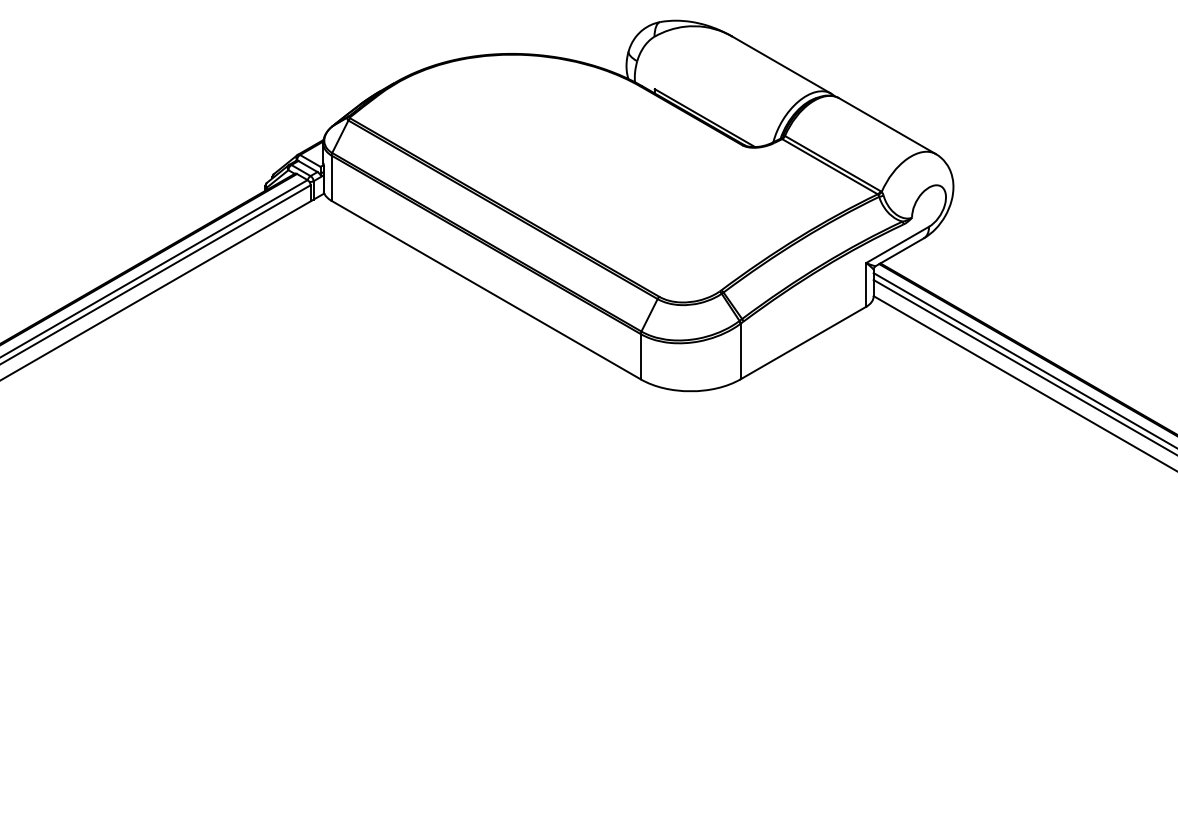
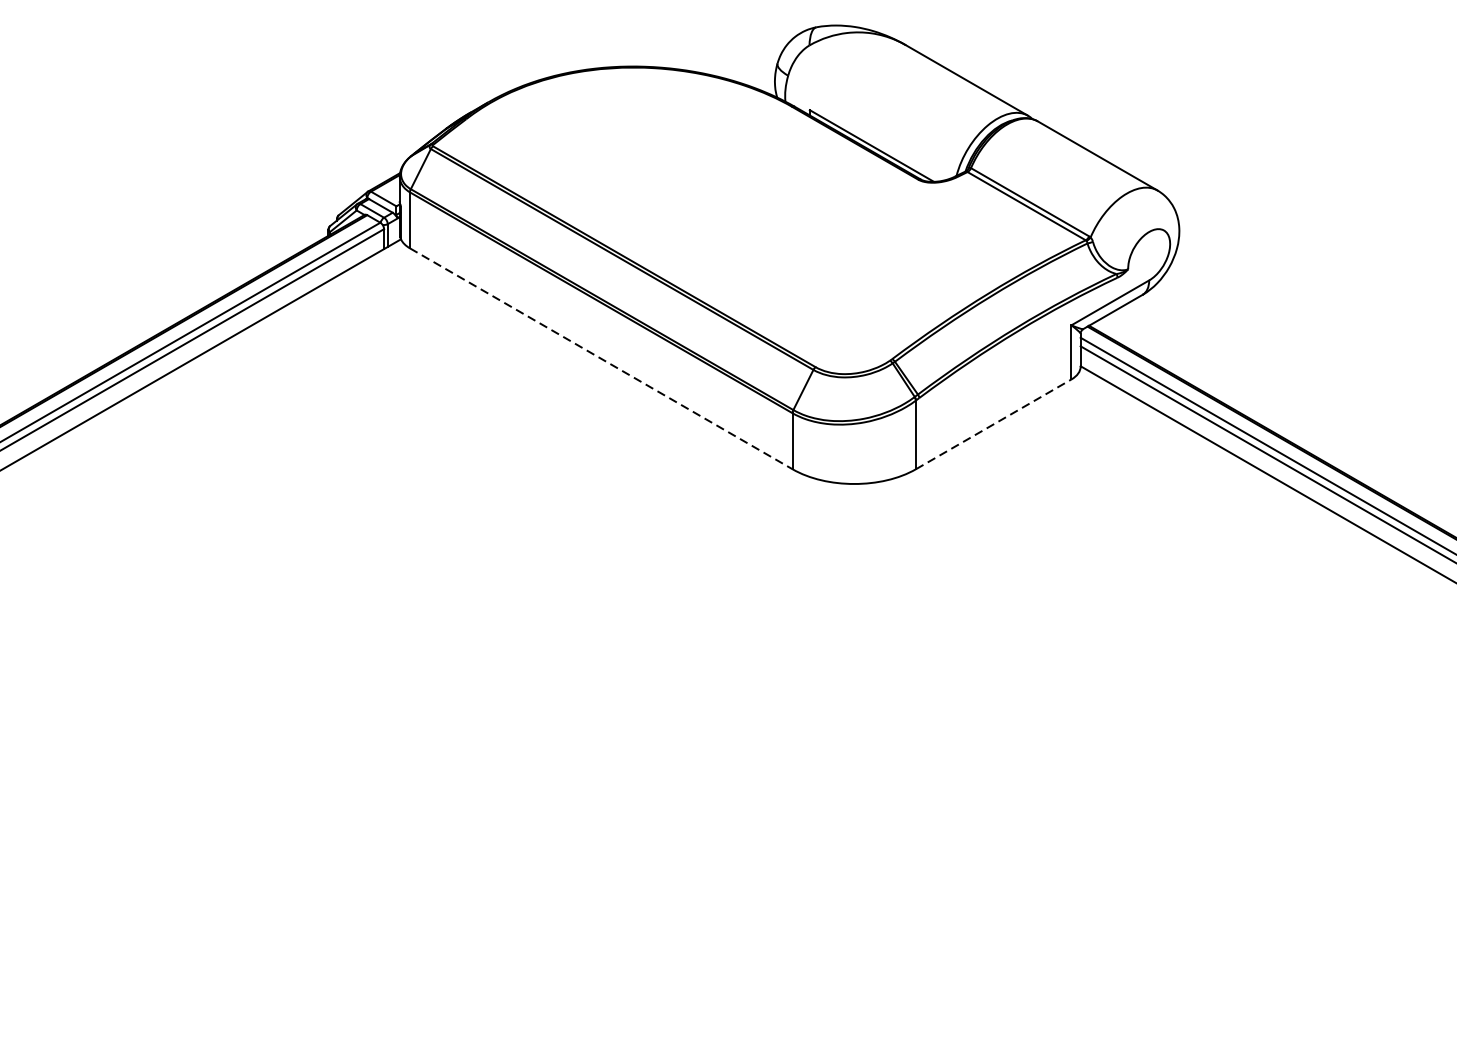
line: (486, 290) -> (601, 359), solid -> dashed
line: (803, 343) -> (993, 424), solid -> dashed

